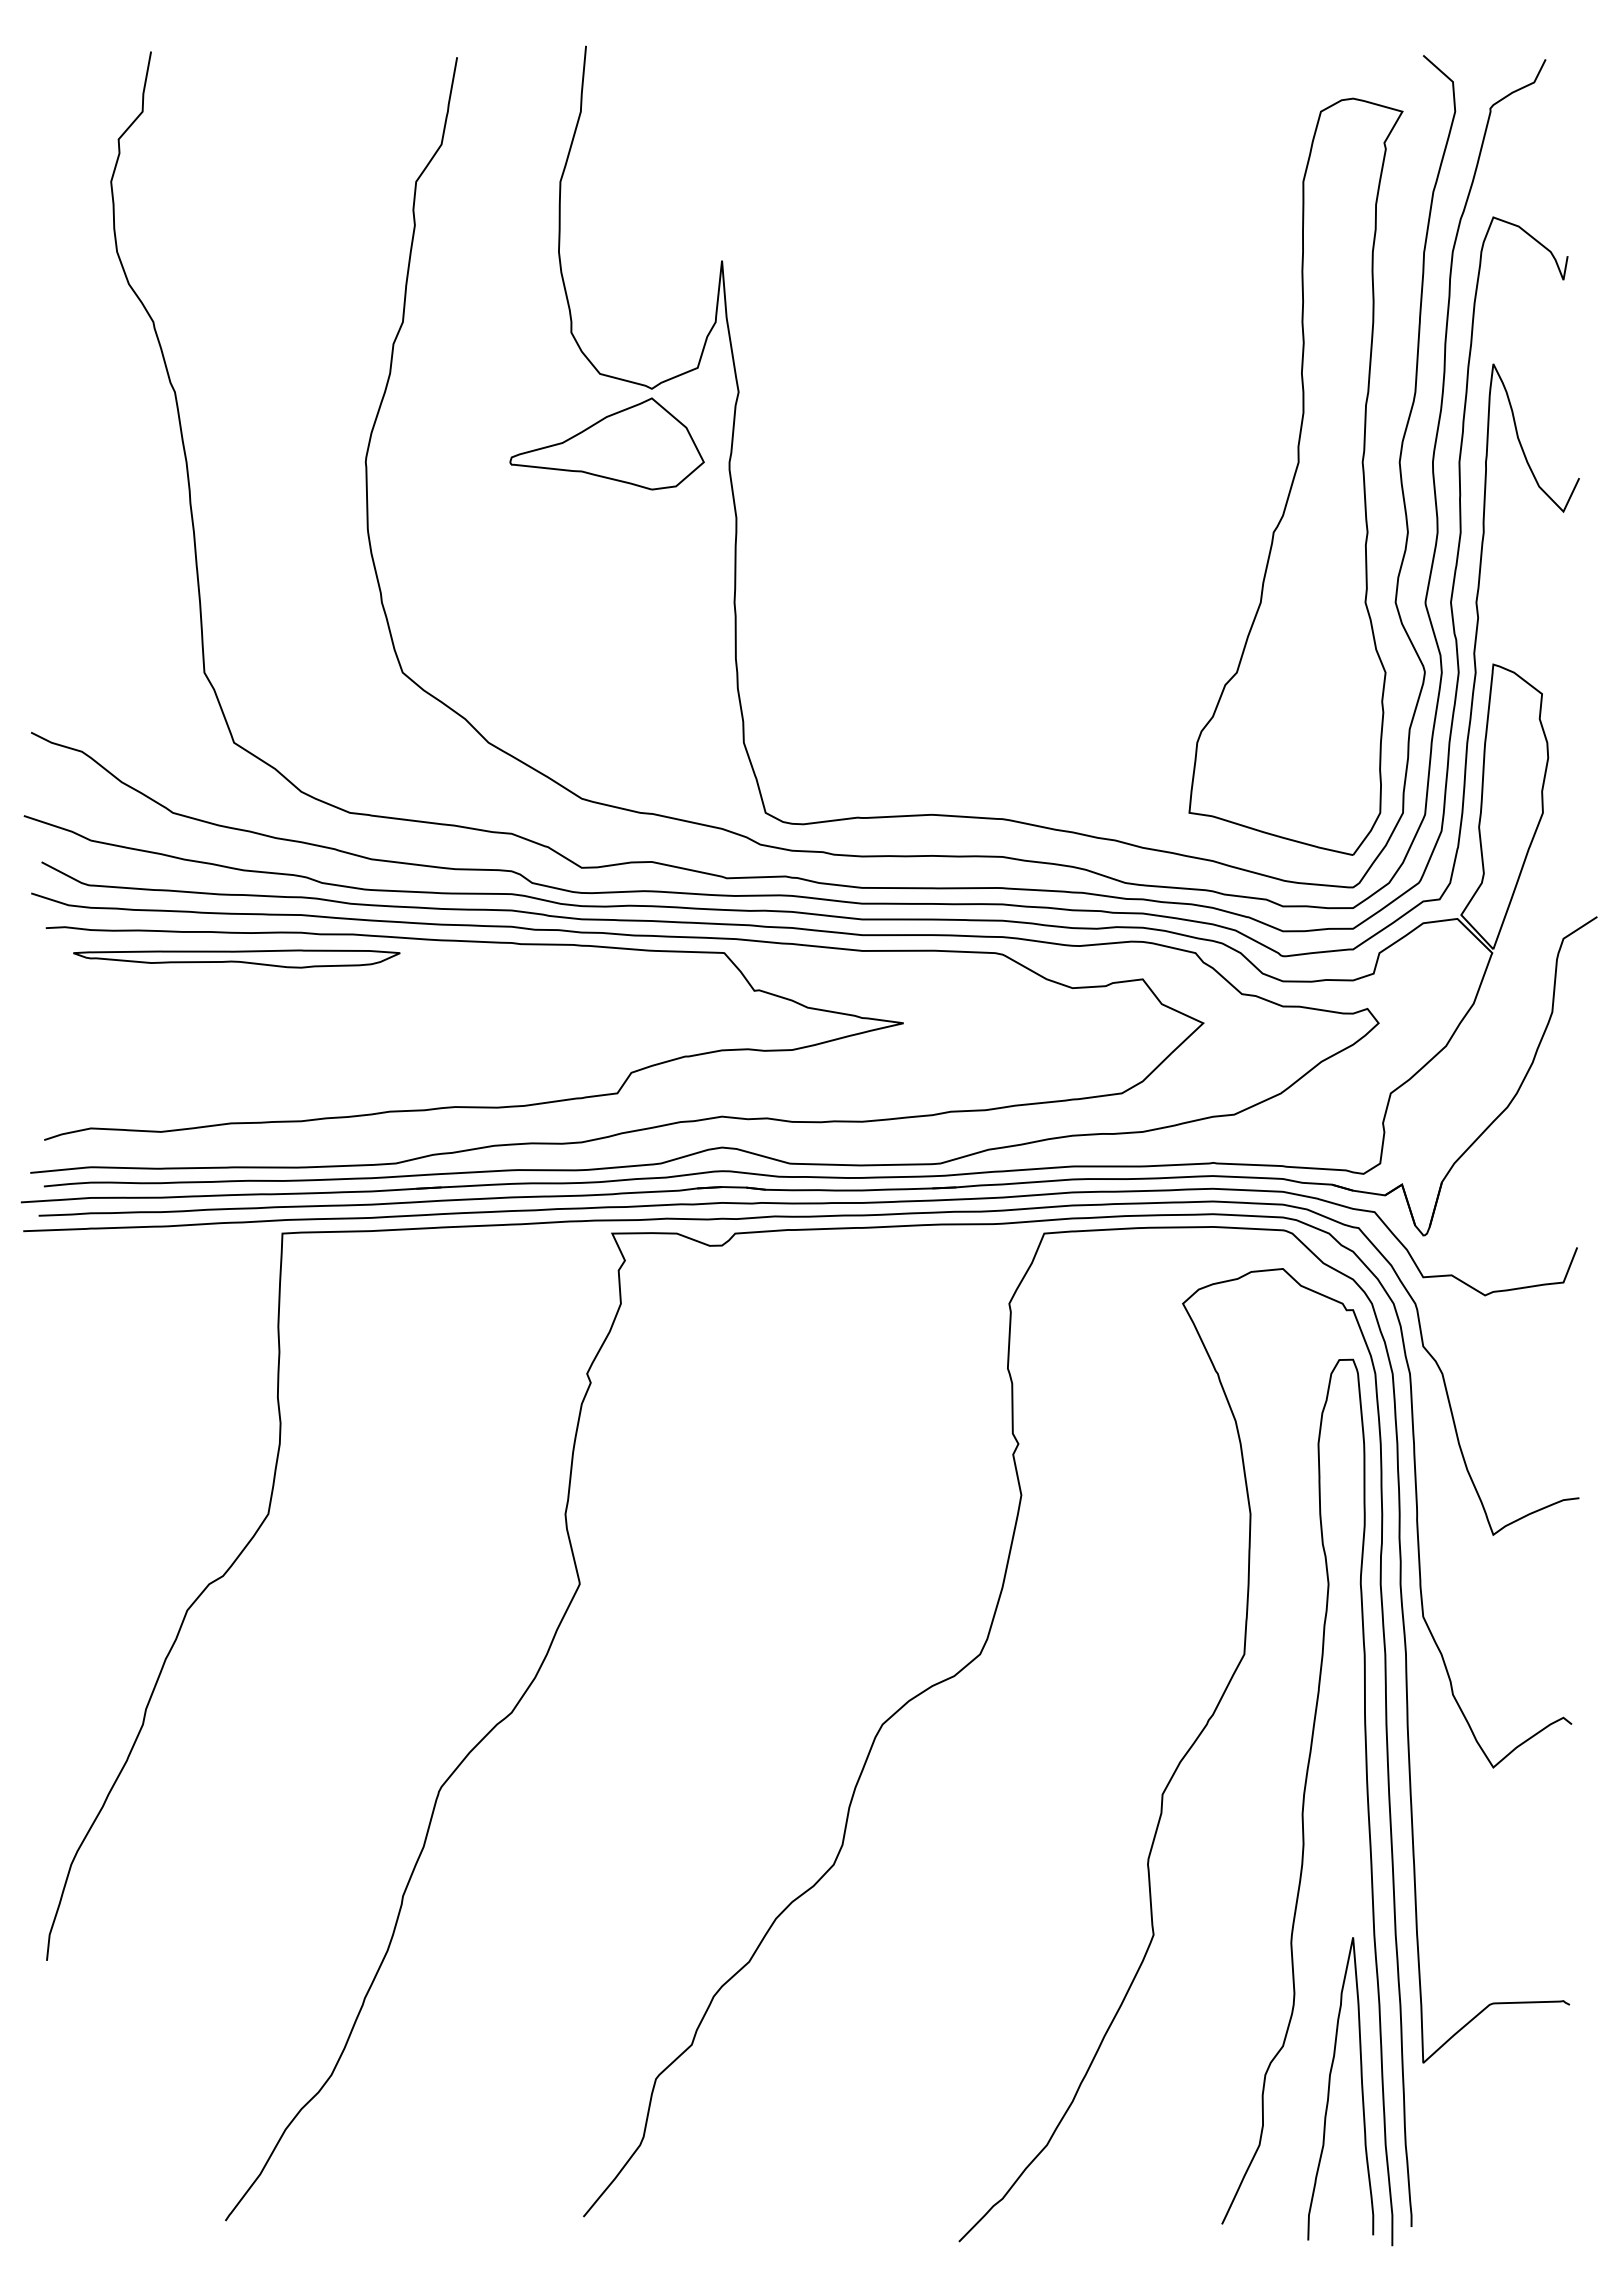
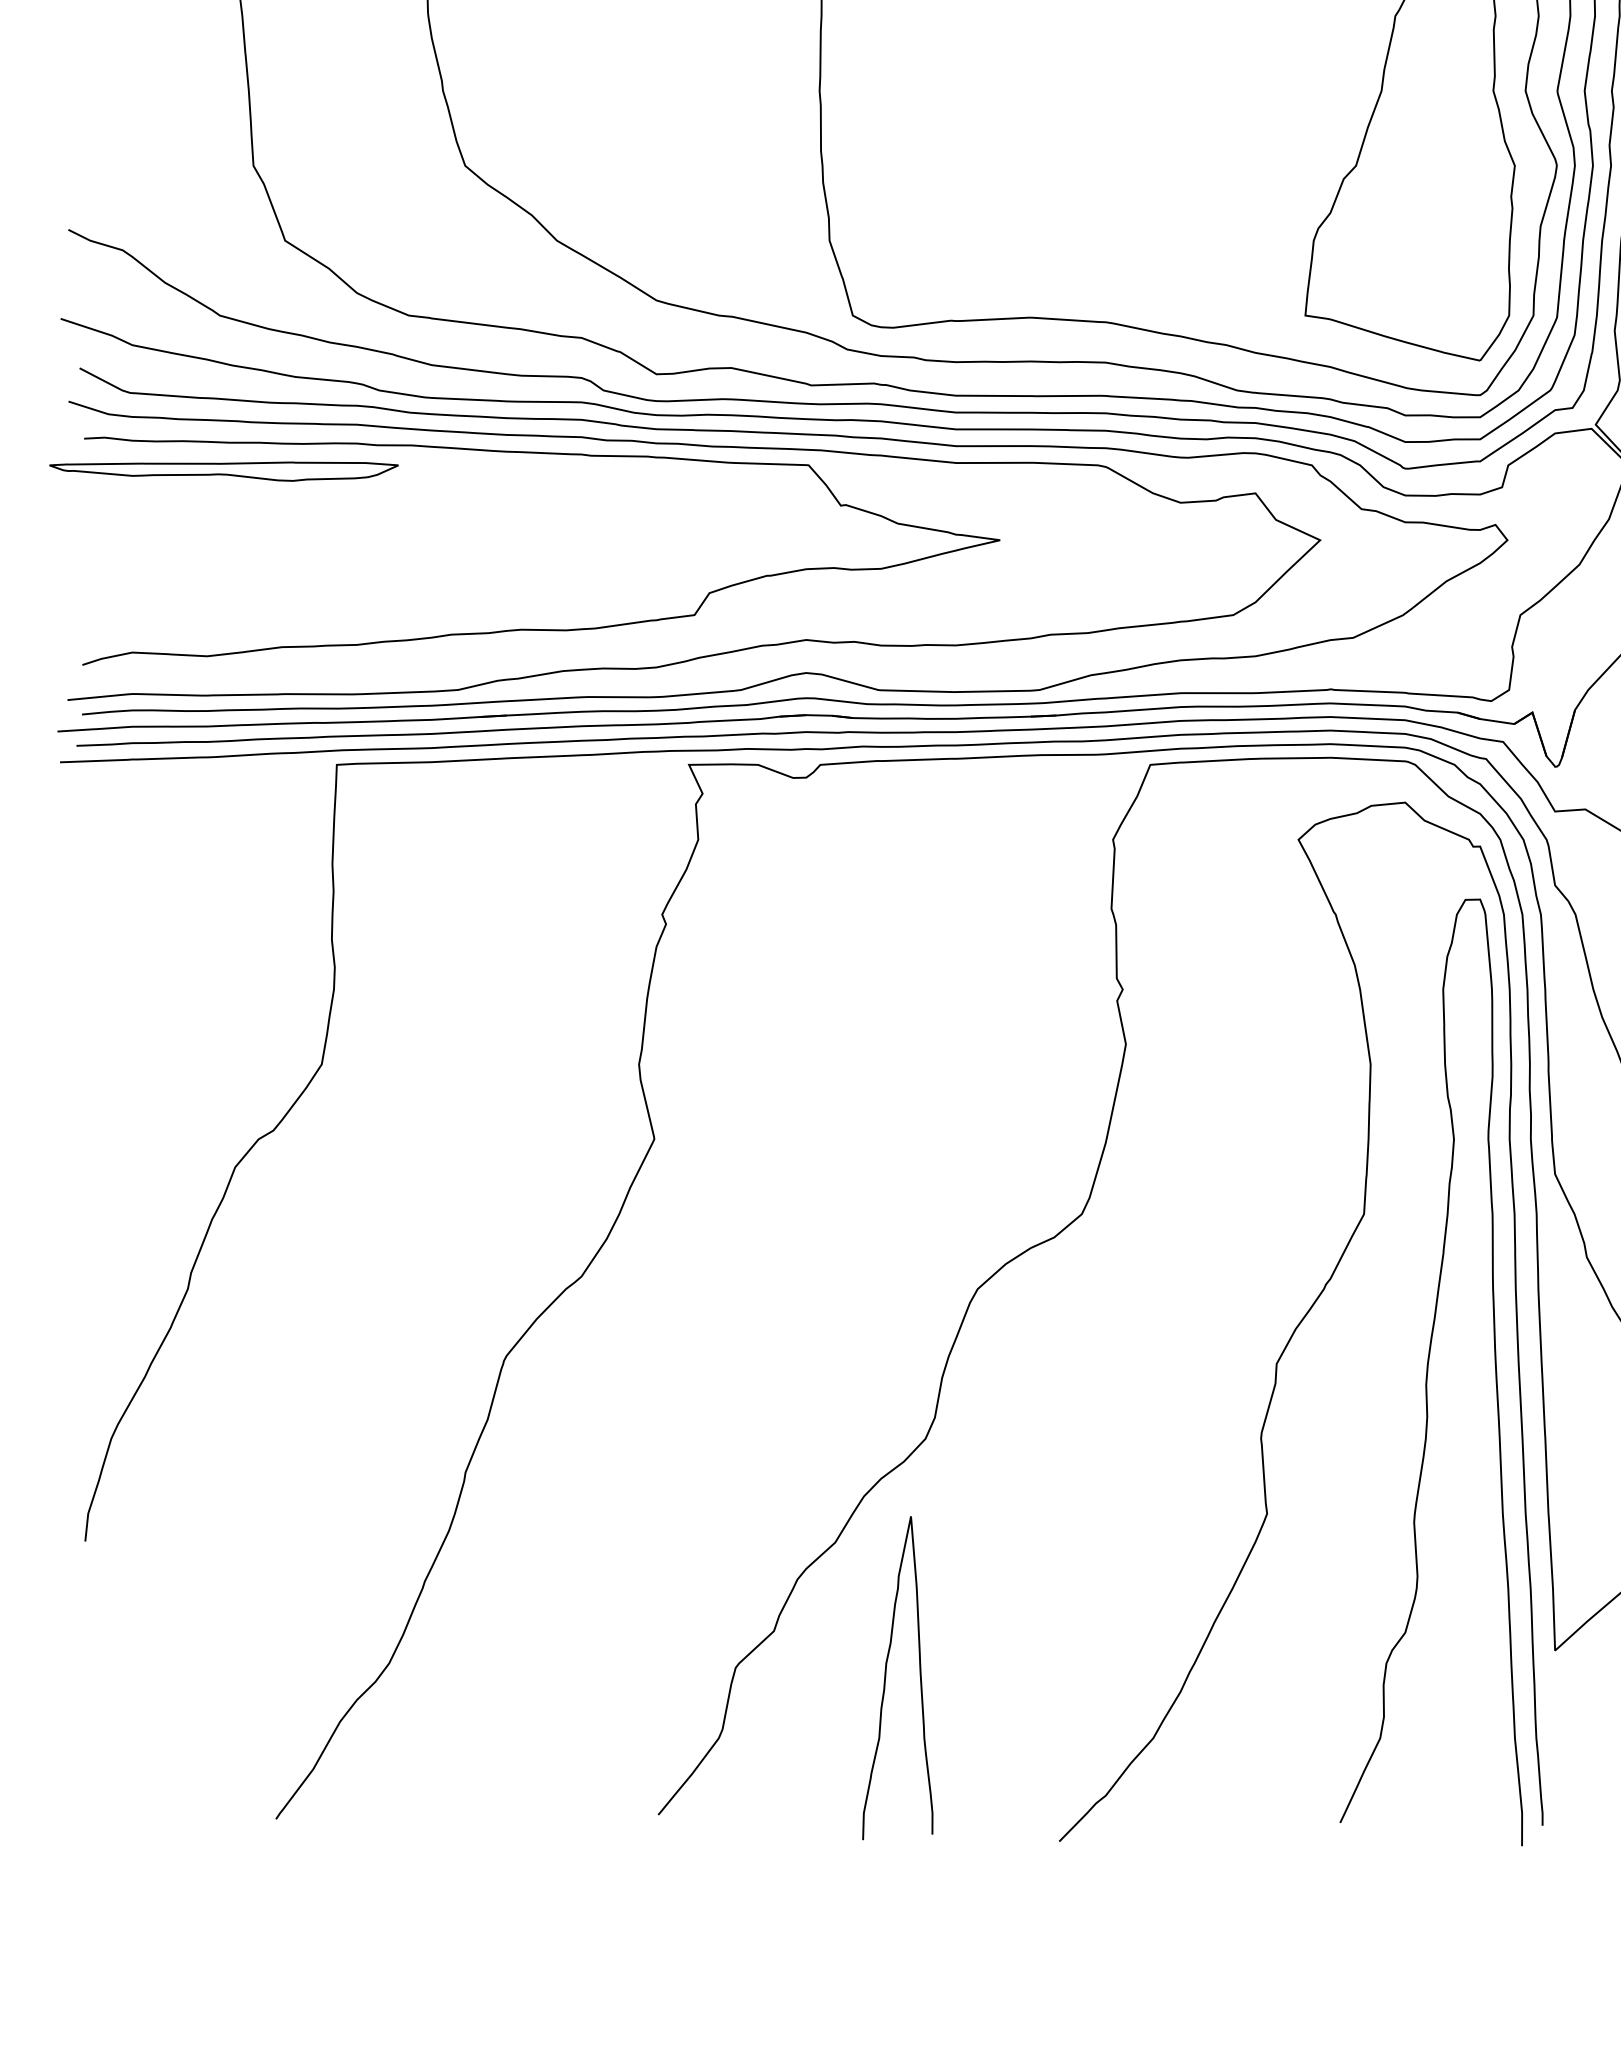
part: (236, 958) -> (223, 471), moved
curve: (1330, 2085) -> (886, 1674), moved

